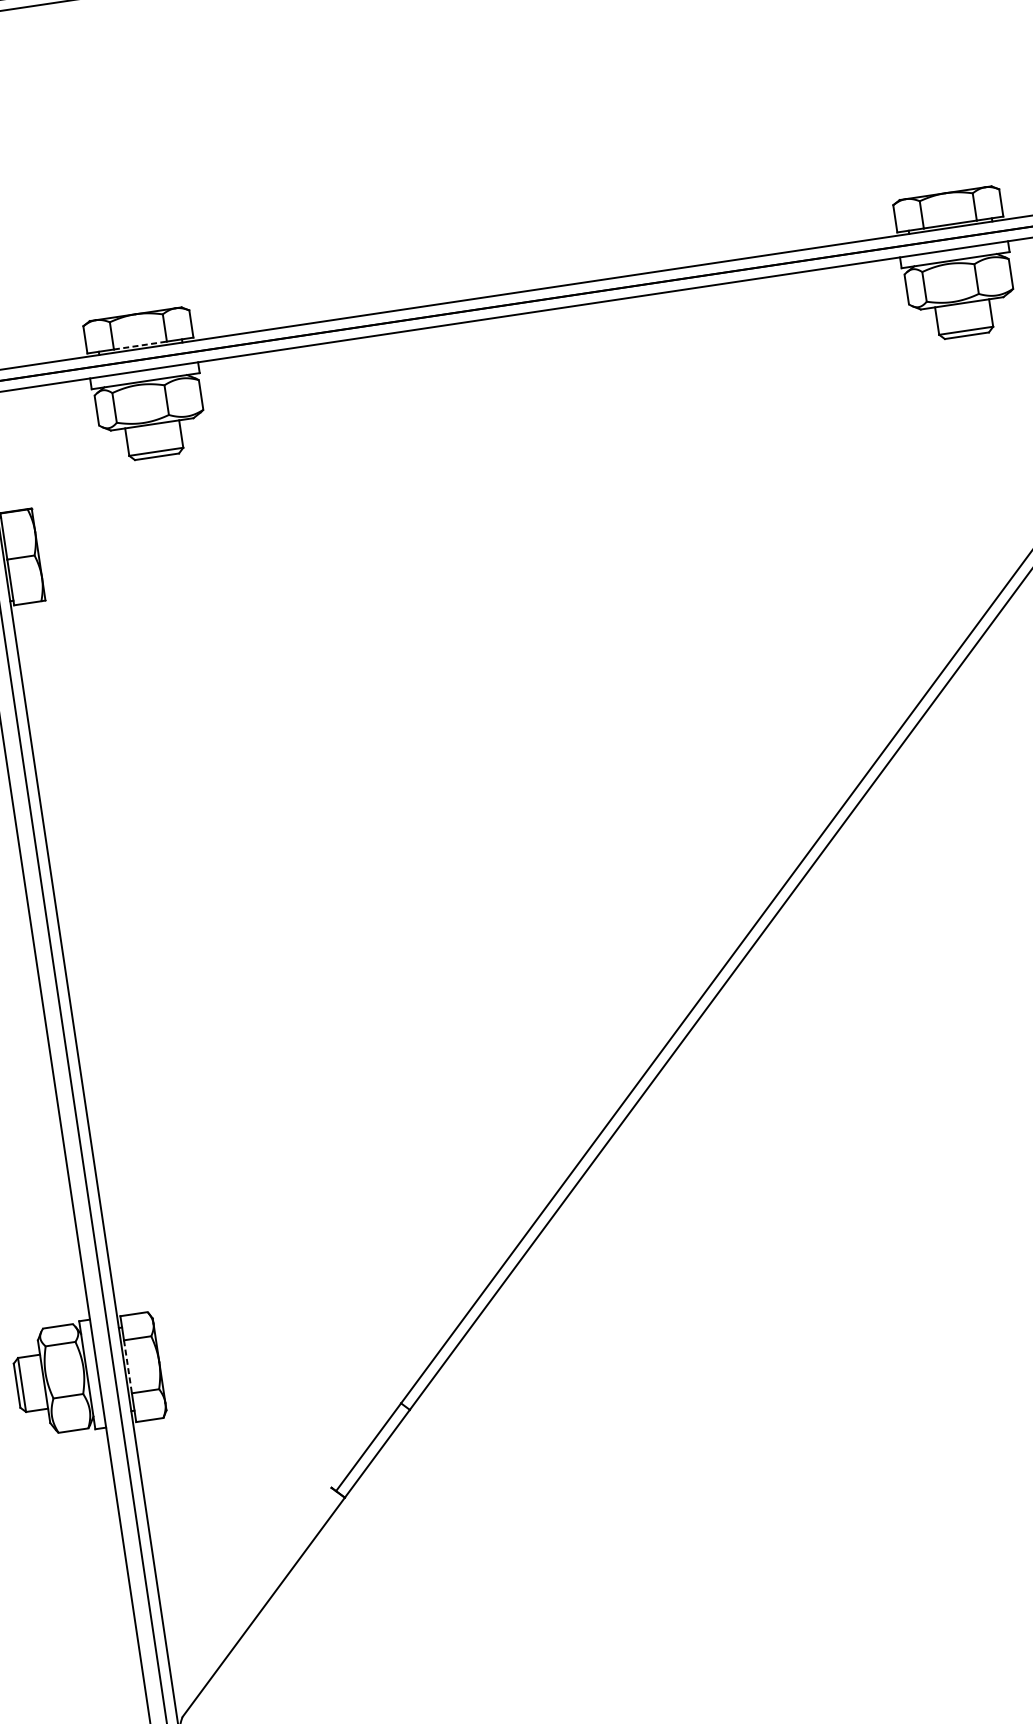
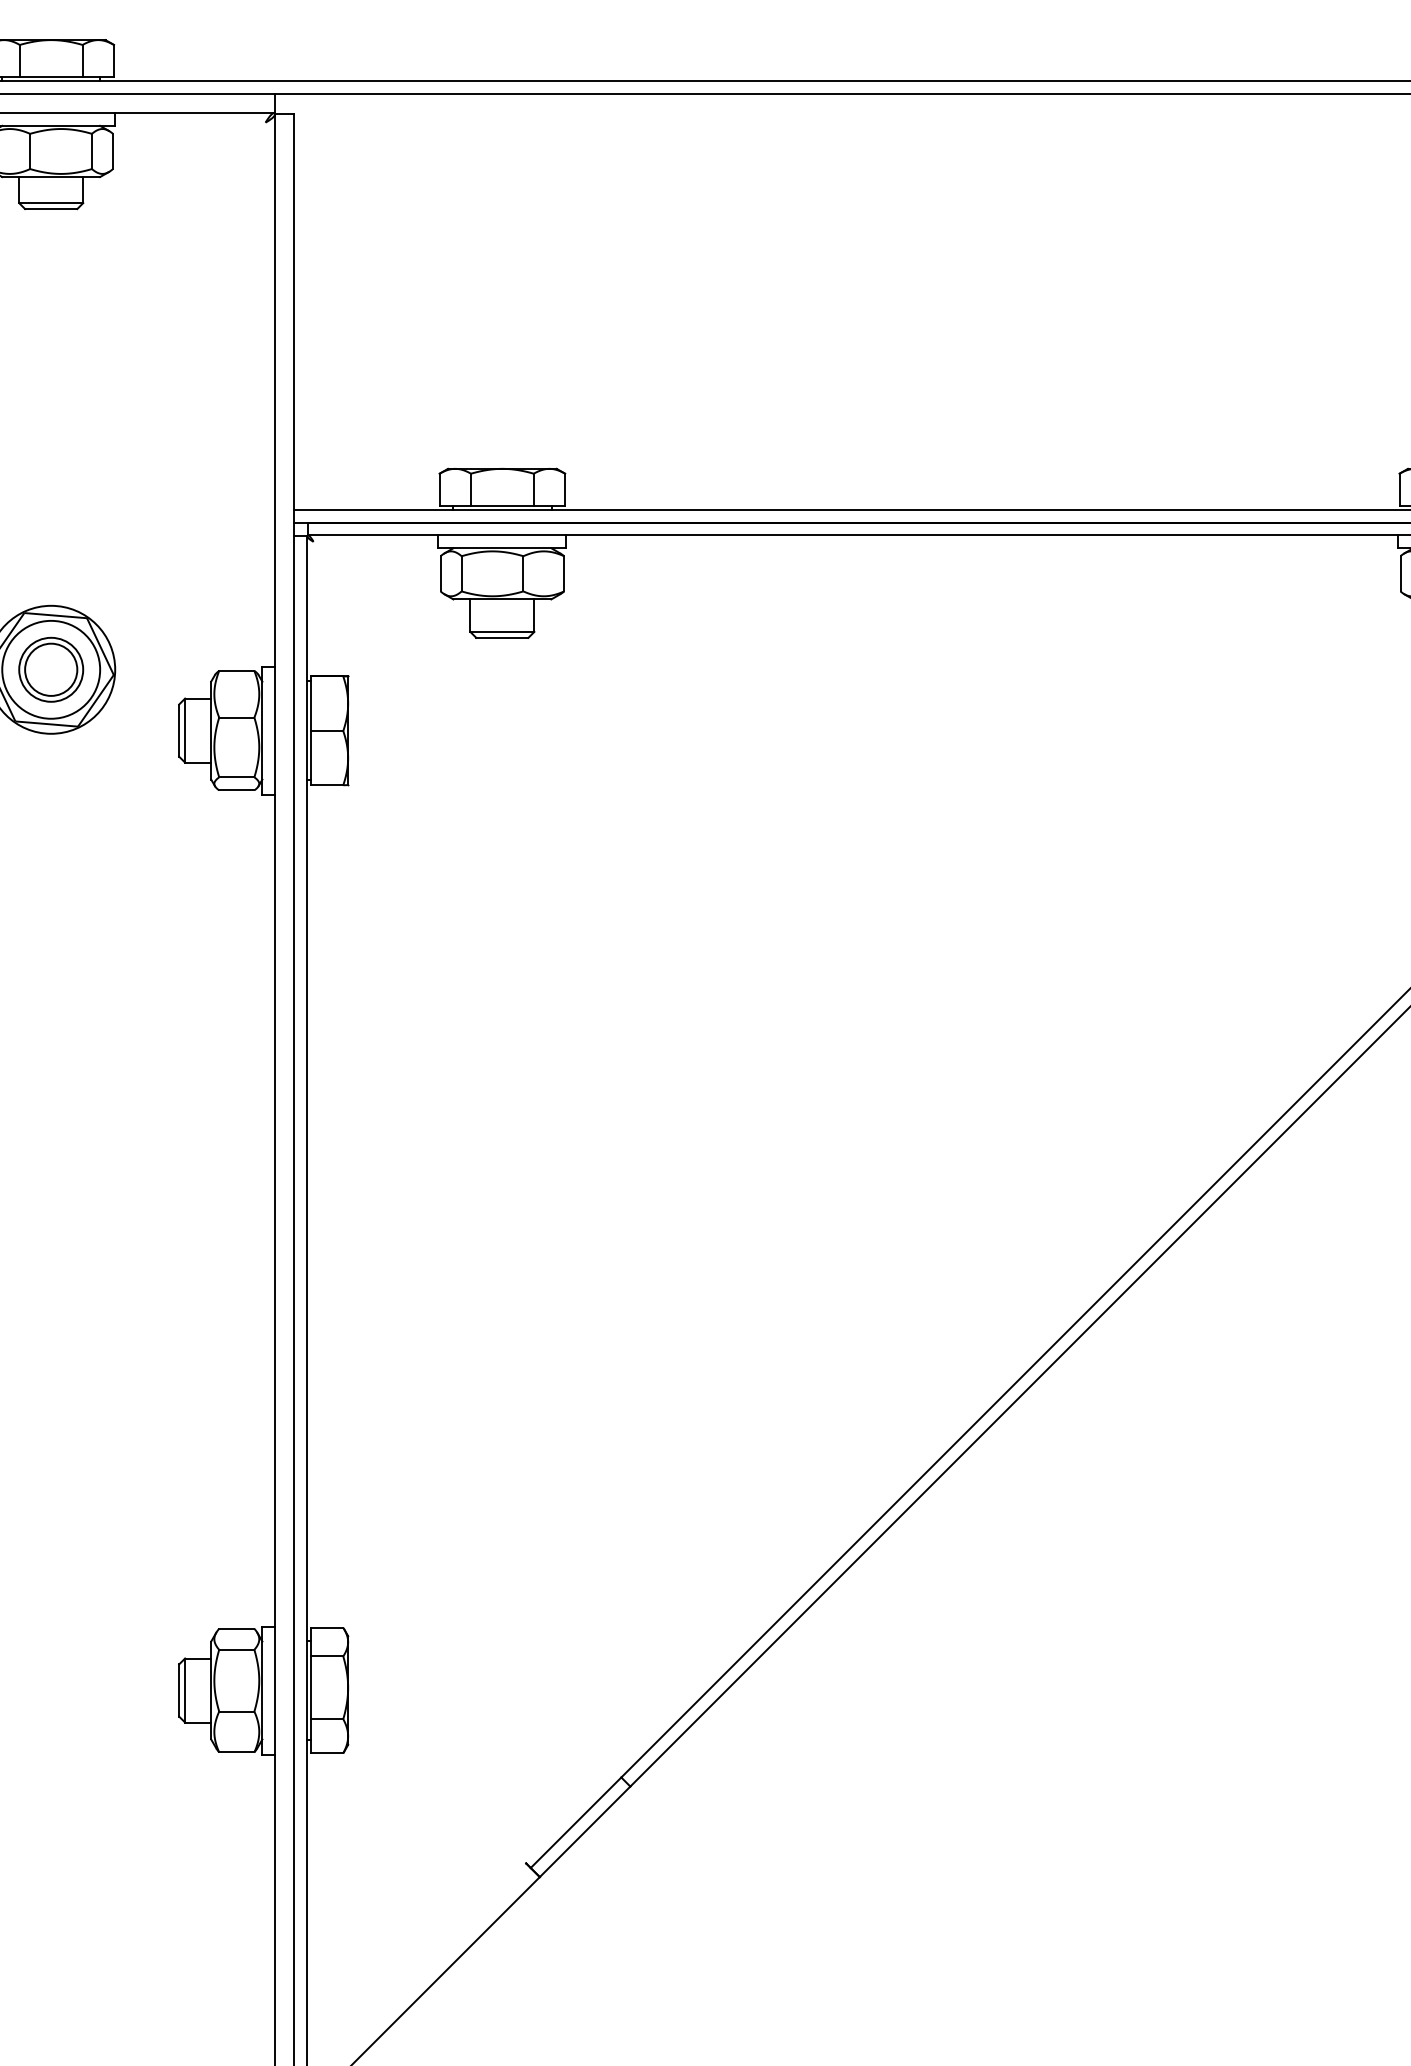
line: (140, 345) -> (502, 505), dashed -> solid
line: (128, 1367) -> (311, 1688), dashed -> solid

